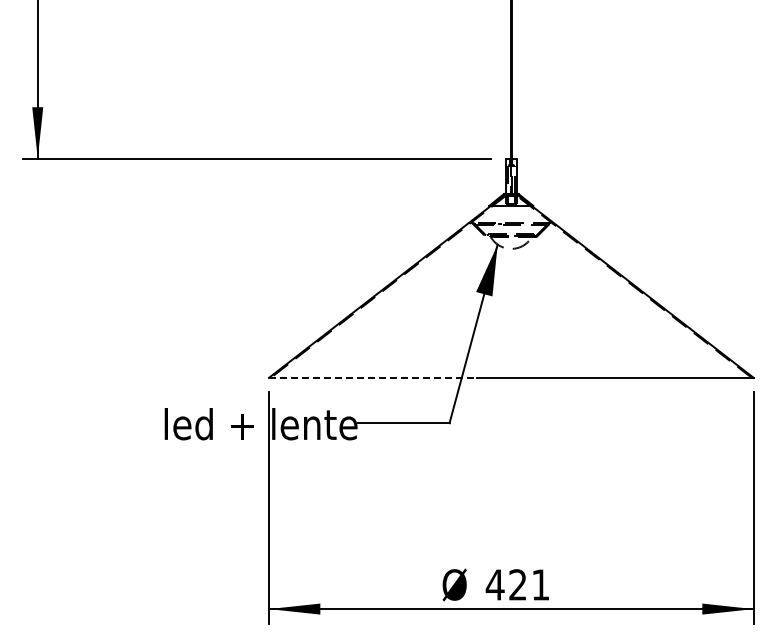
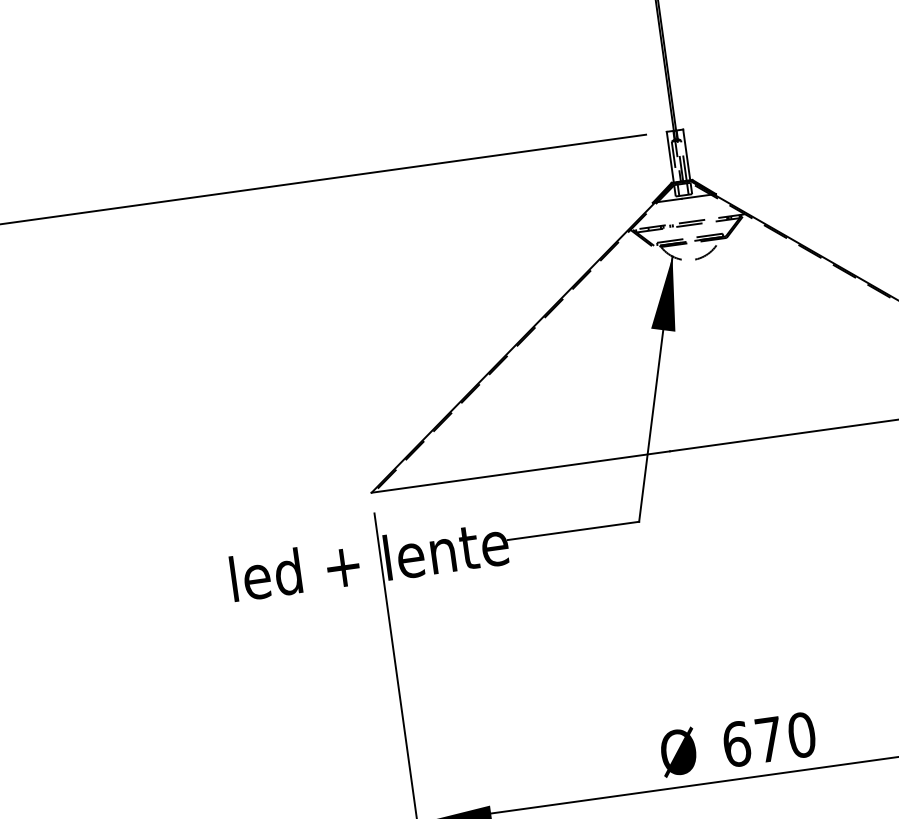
line: (373, 377) -> (521, 471), dashed -> solid
text: (517, 584) -> (768, 739), 421 -> 670

